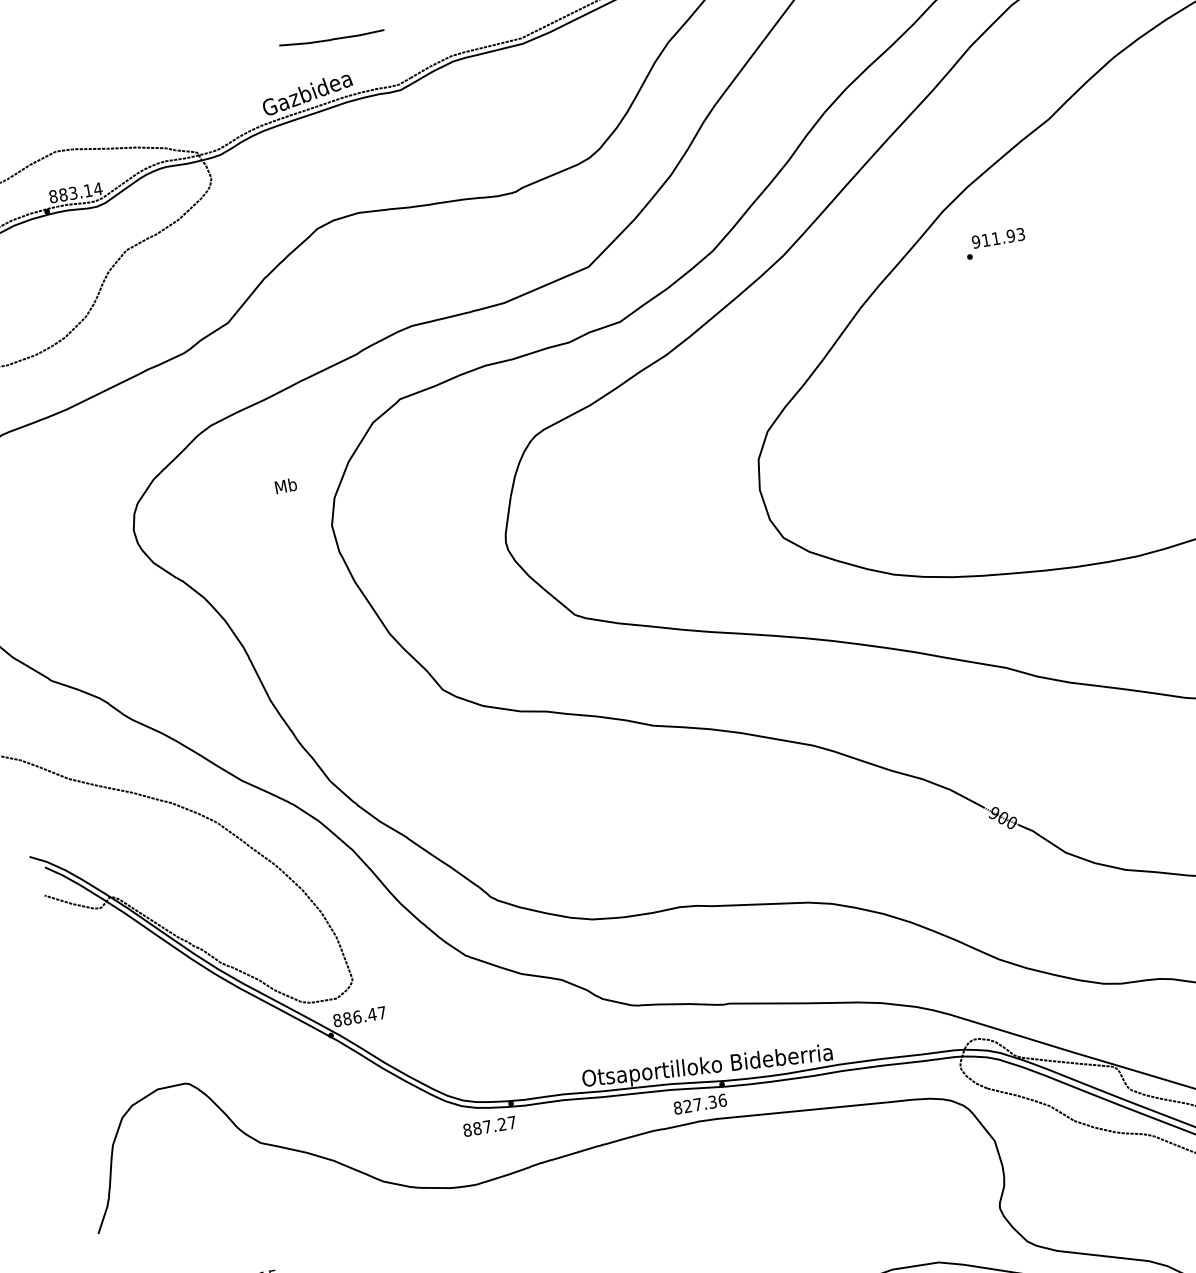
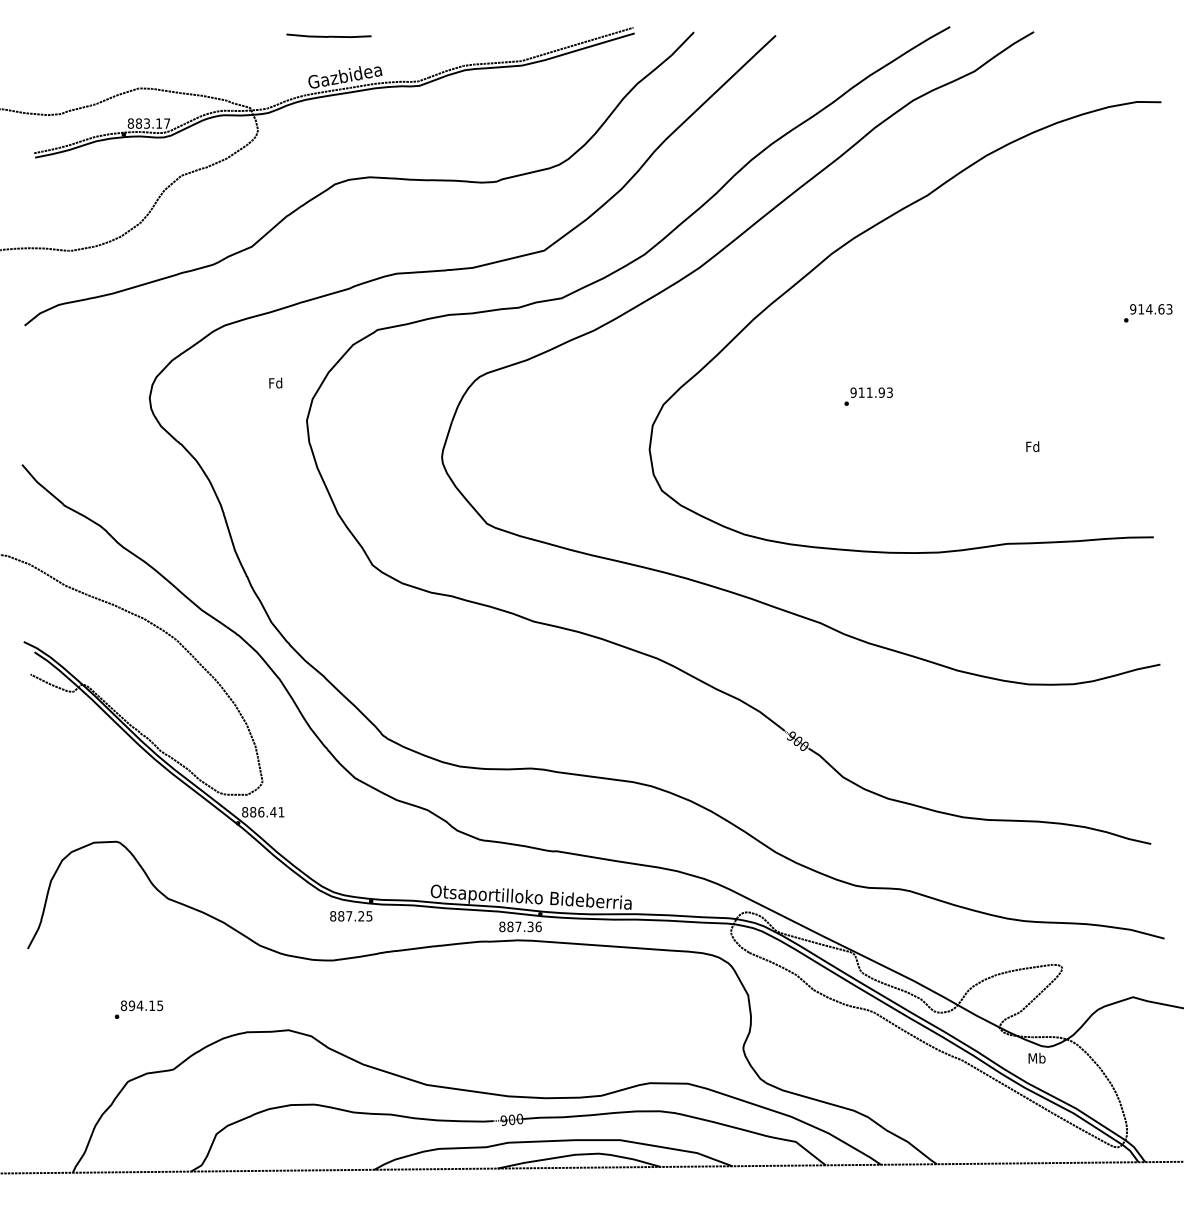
curve: (332, 37) -> (329, 35), moved
text: (97, 189) -> (166, 123), 883.14 -> 883.17
text: (995, 243) -> (868, 396), moved
text: (285, 485) -> (275, 382), Mb -> Fd
text: (382, 1013) -> (281, 812), 886.47 -> 886.41
text: (687, 1105) -> (510, 926), 827.36 -> 887.36
text: (512, 1122) -> (369, 916), 887.27 -> 887.25

